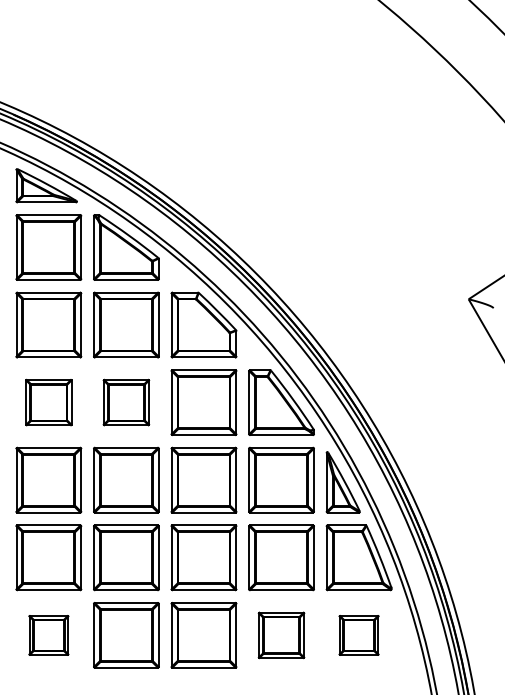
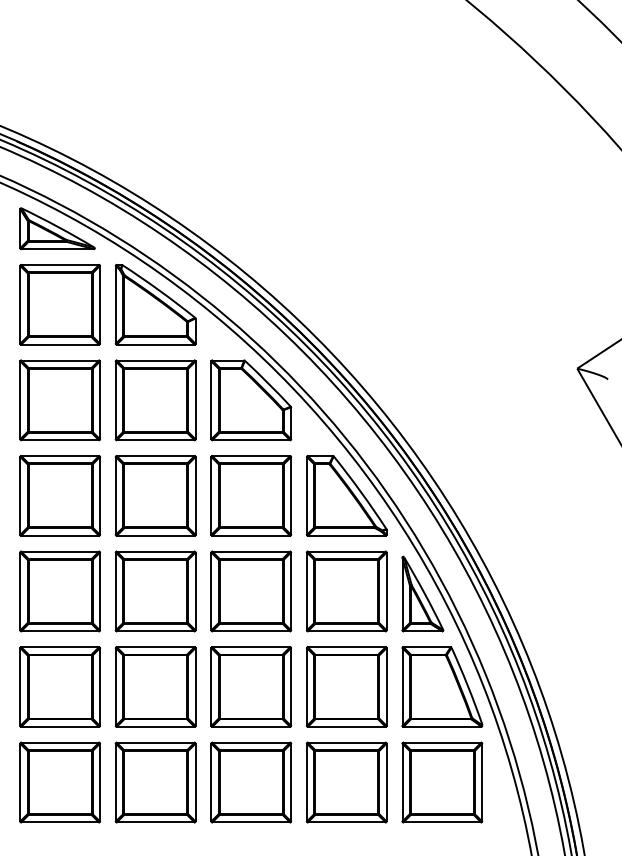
part: (48, 402) -> (59, 495), size x1.43
part: (126, 402) -> (155, 495), size x1.43
part: (48, 635) -> (59, 782), size x1.67
part: (281, 635) -> (346, 782), size x1.43
part: (358, 635) -> (441, 782), size x1.67

